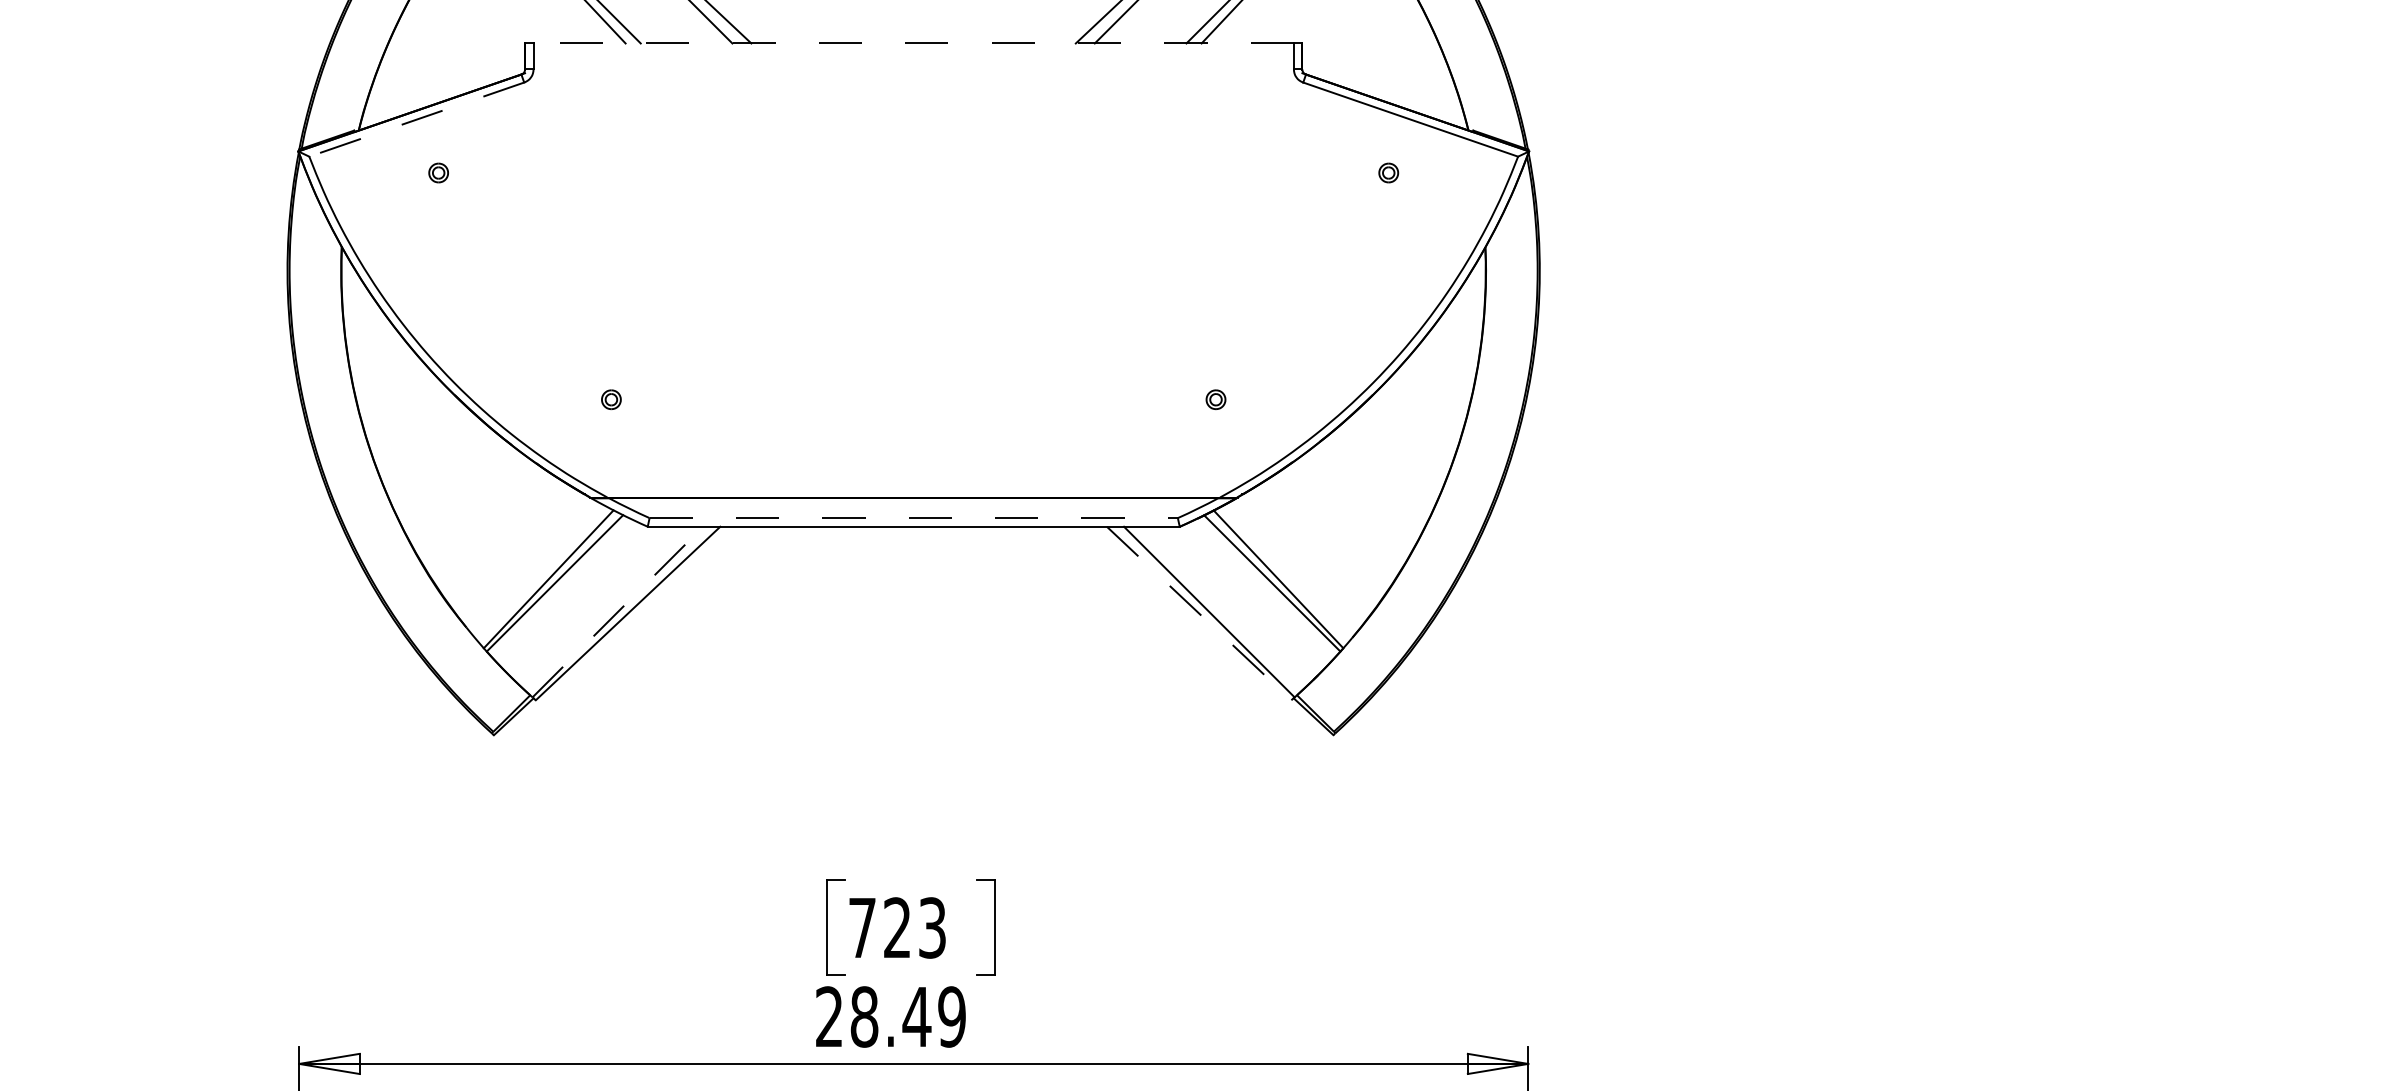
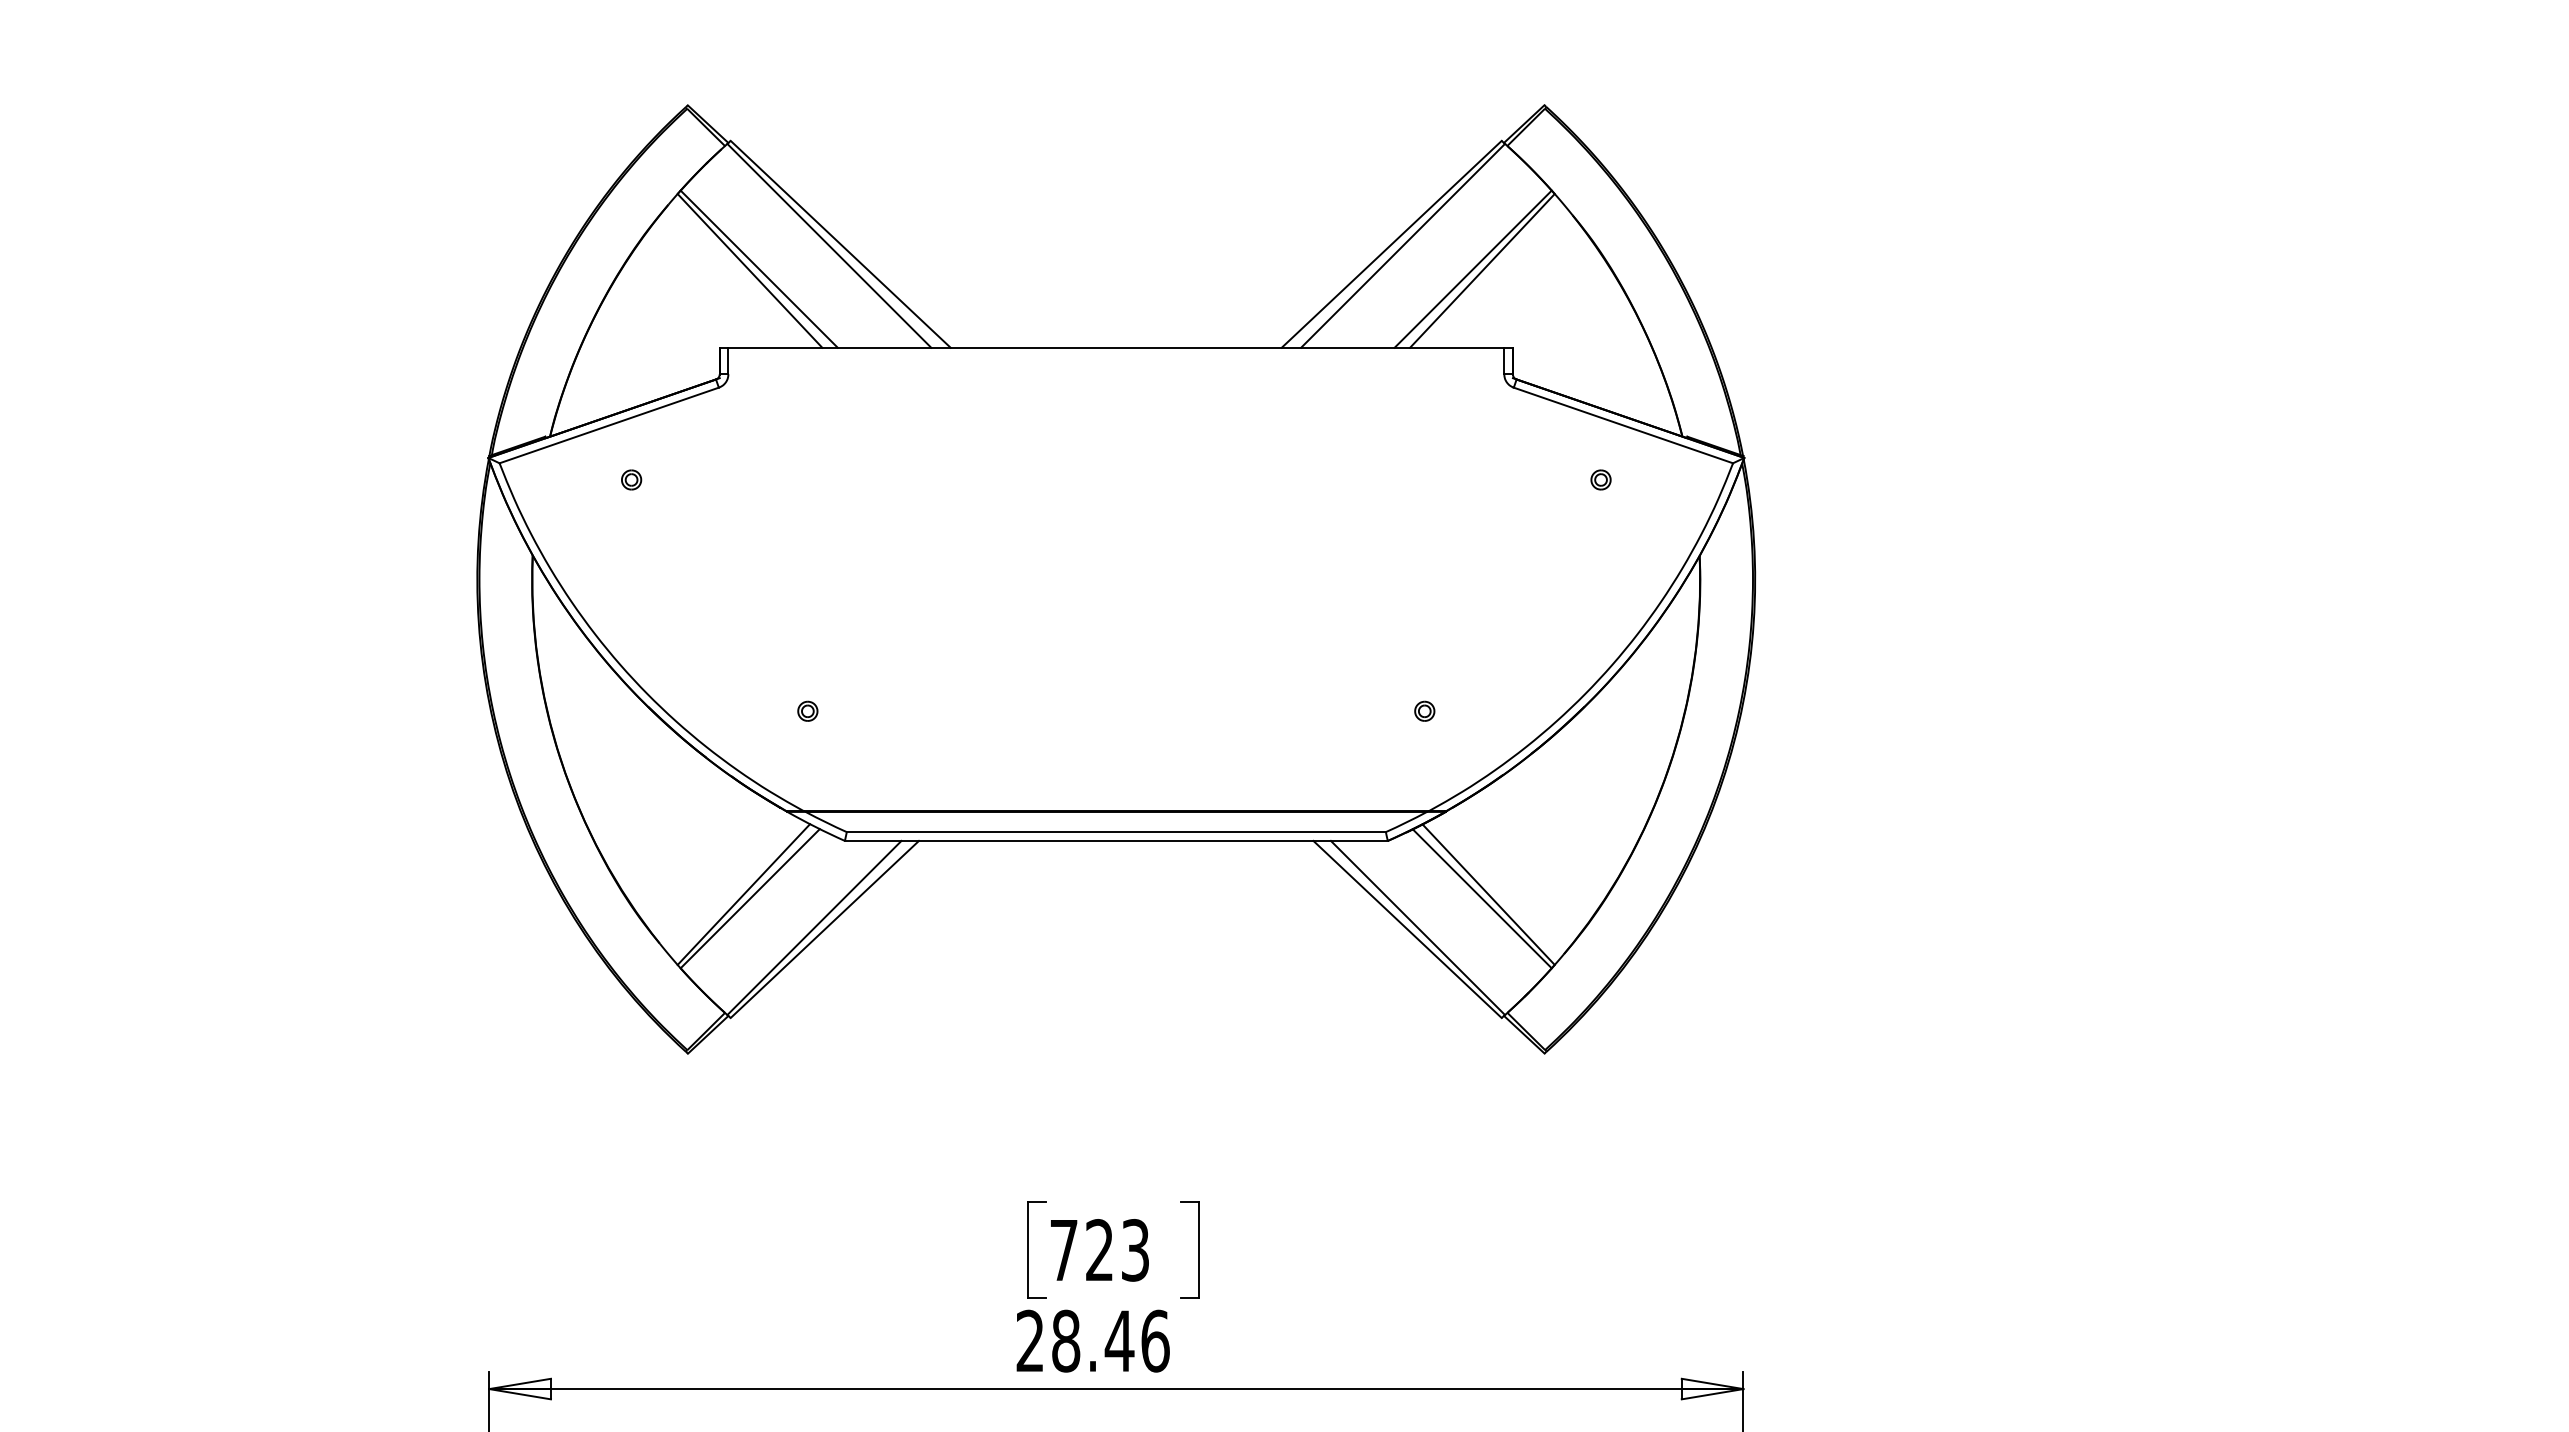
line: (913, 43) -> (1116, 347), dashed -> solid
line: (417, 119) -> (609, 425), dashed -> solid
line: (913, 518) -> (1116, 832), dashed -> solid
line: (617, 611) -> (814, 927), dashed -> solid
line: (1199, 613) -> (1407, 929), dashed -> solid
text: (952, 1016) -> (1155, 1340), 28.49 -> 28.46

